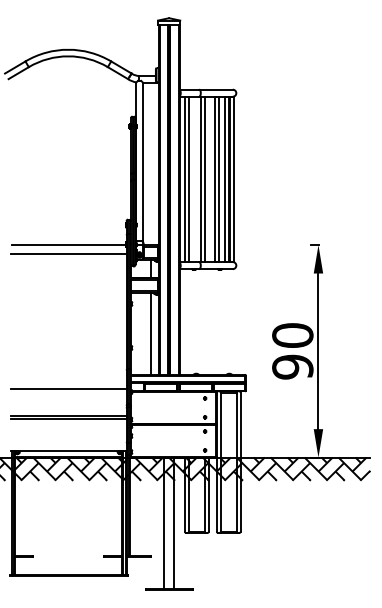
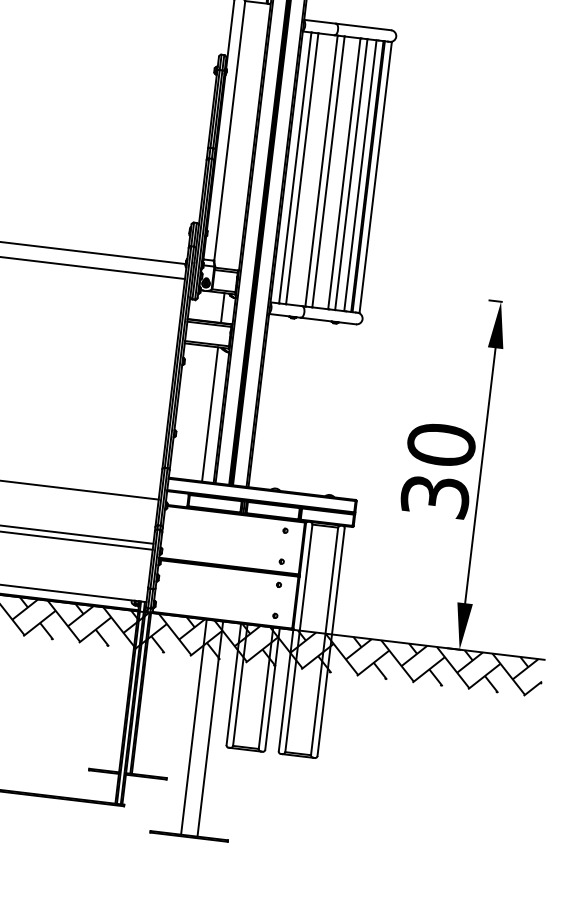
text: (292, 366) -> (434, 495), 90 -> 30

